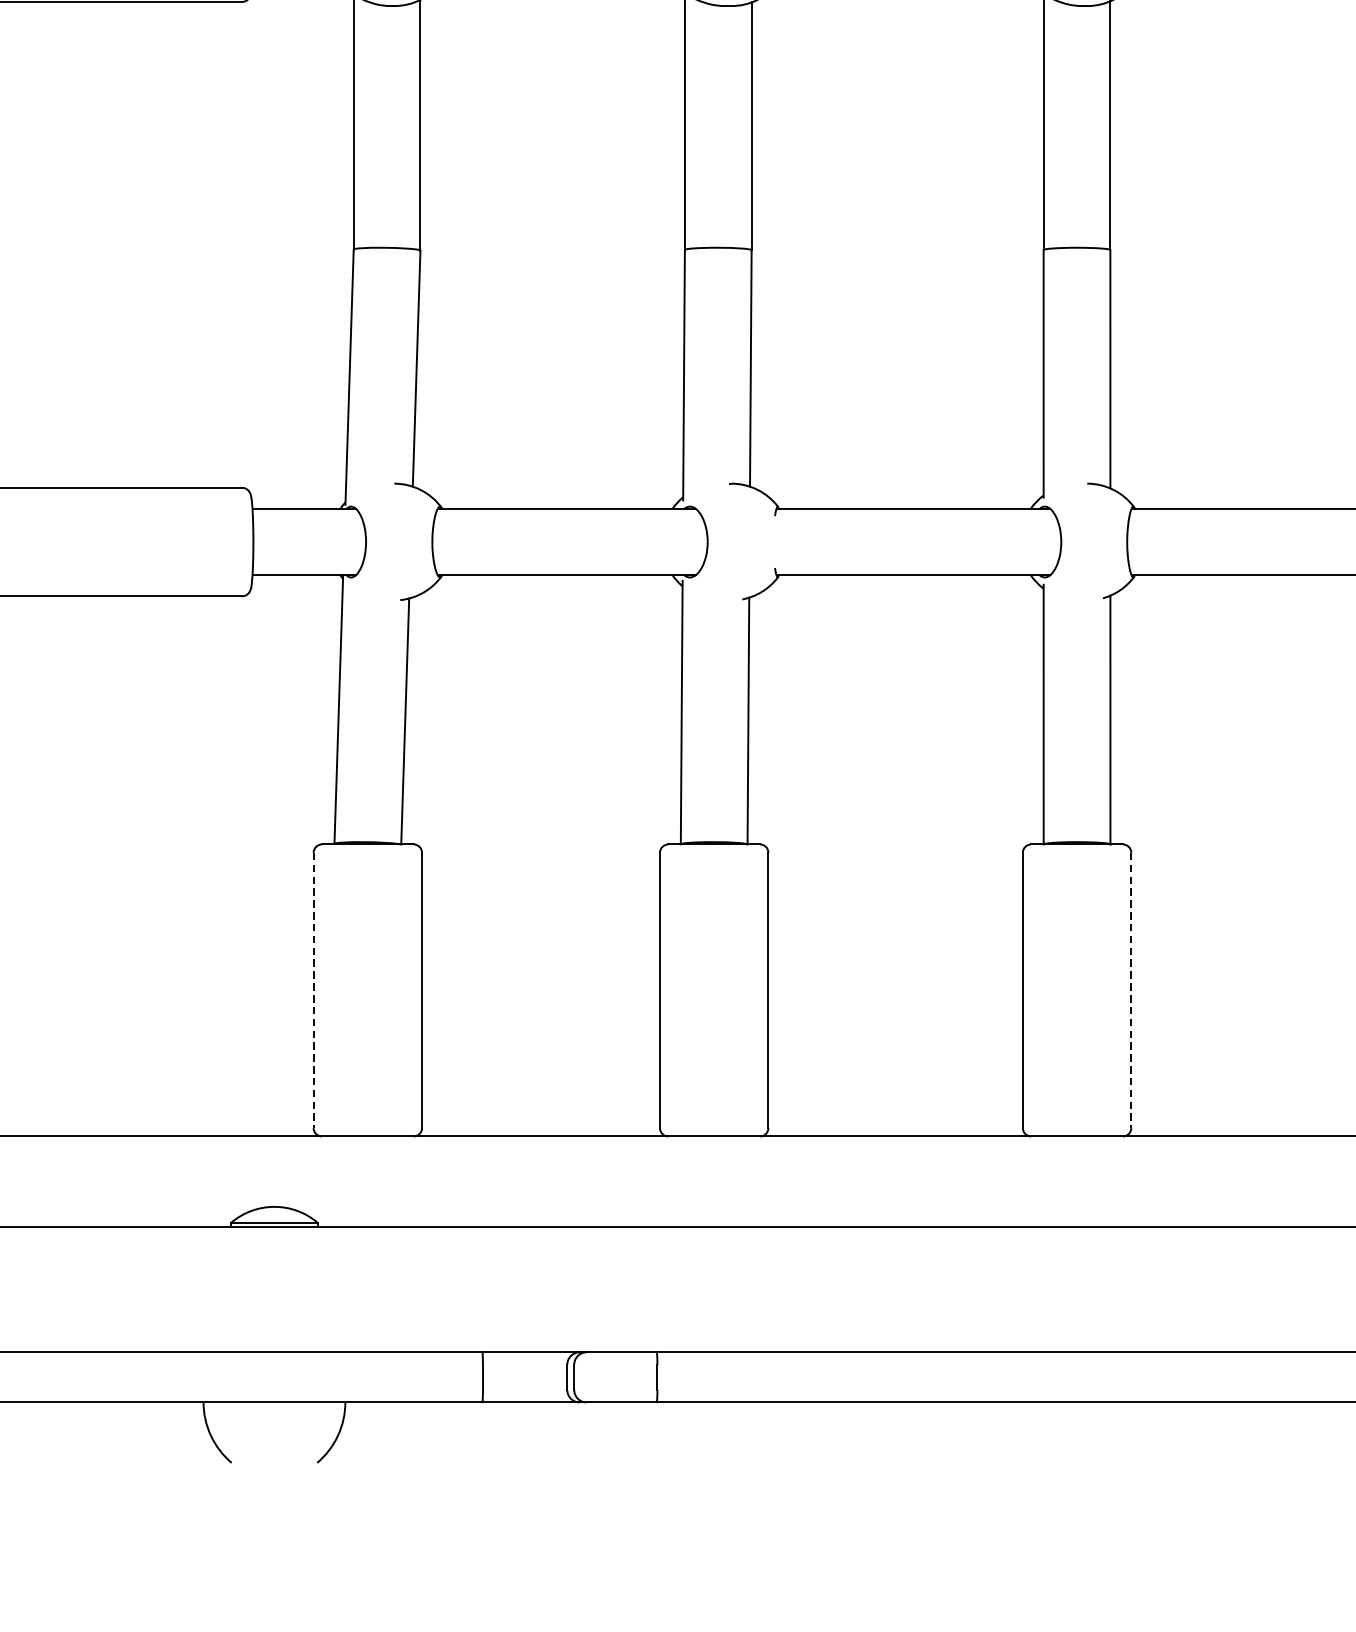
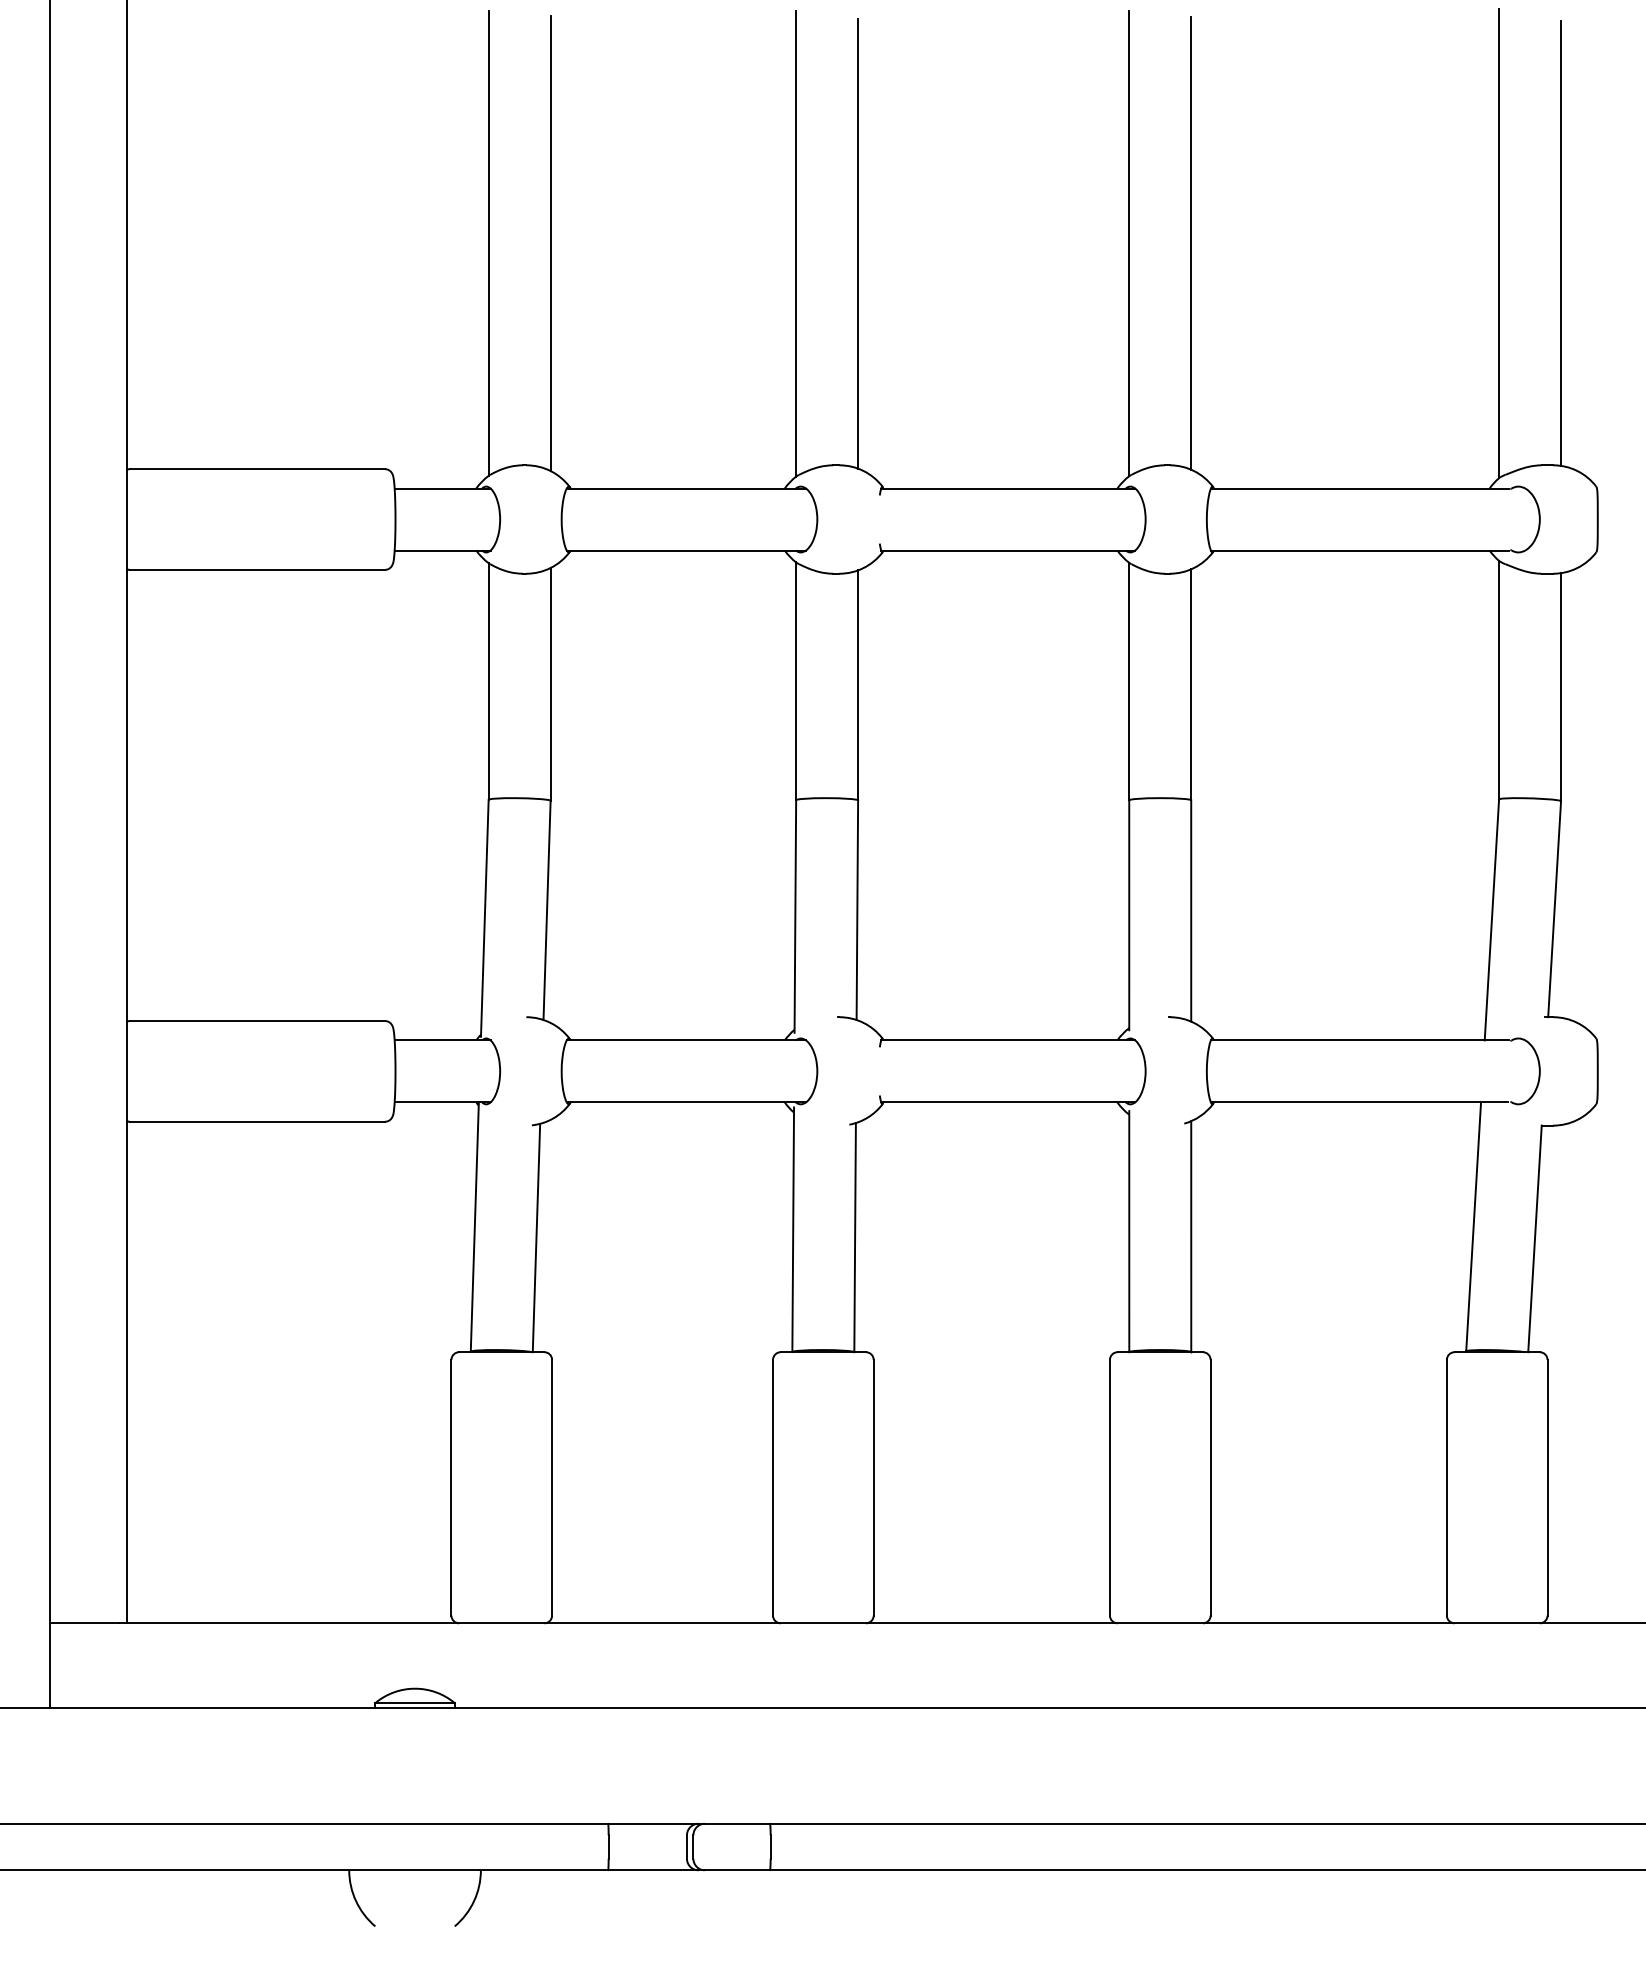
line: (313, 990) -> (451, 1487), dashed -> solid
line: (1131, 990) -> (1210, 1487), dashed -> solid

